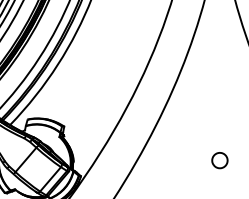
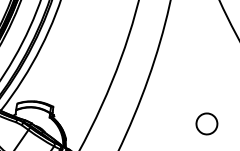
part: (219, 160) -> (206, 124), size x1.4

